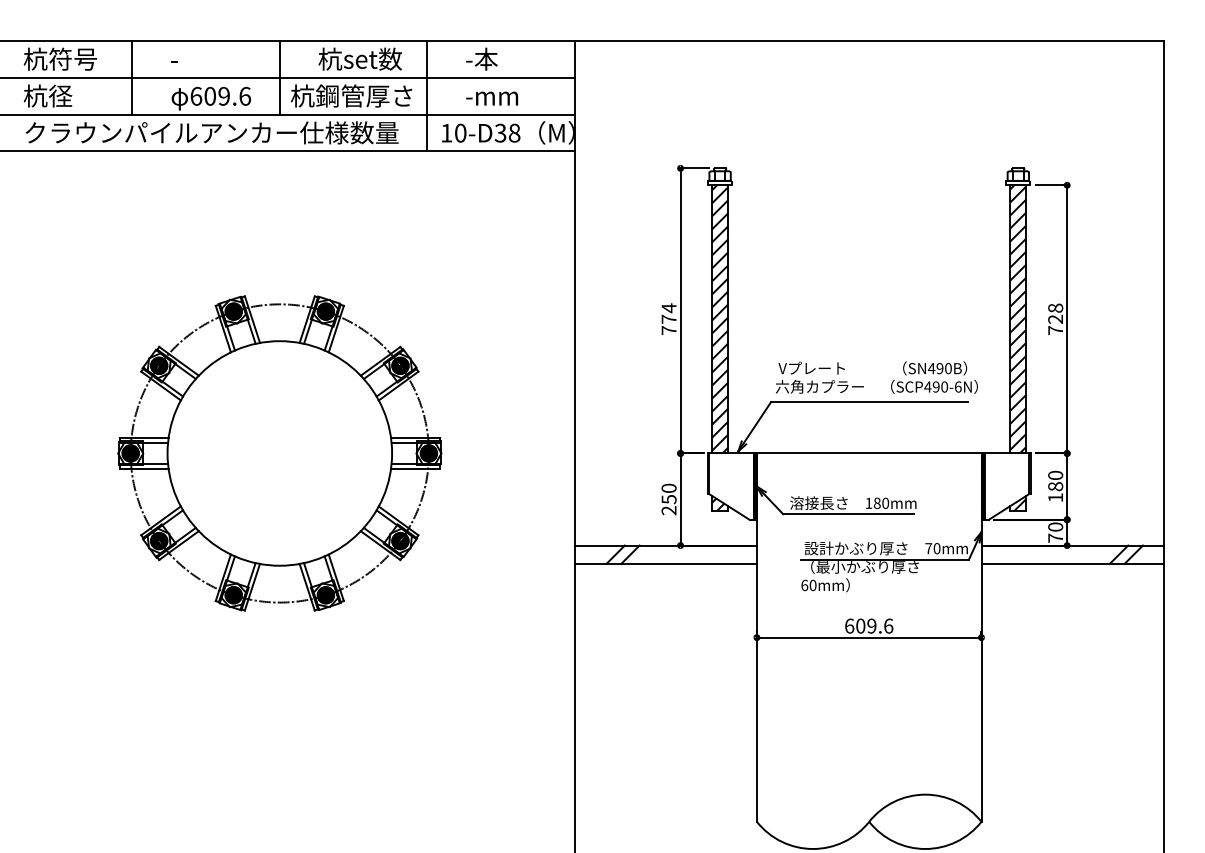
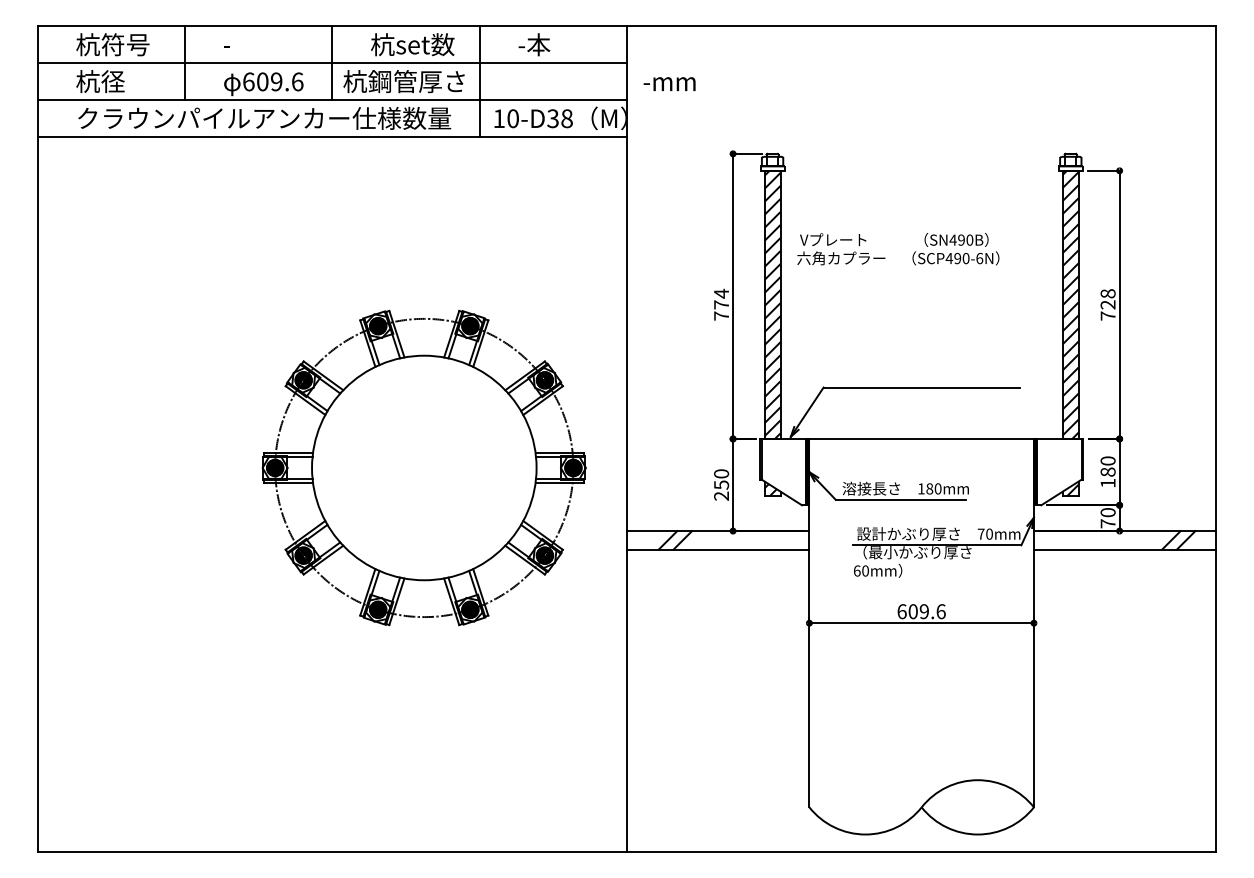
text: (492, 98) -> (669, 84), moved
text: (877, 377) -> (898, 249), moved
part: (279, 452) -> (423, 467), moved

